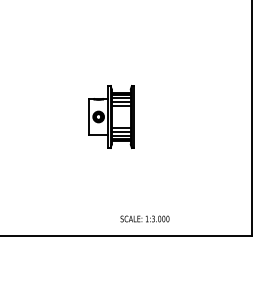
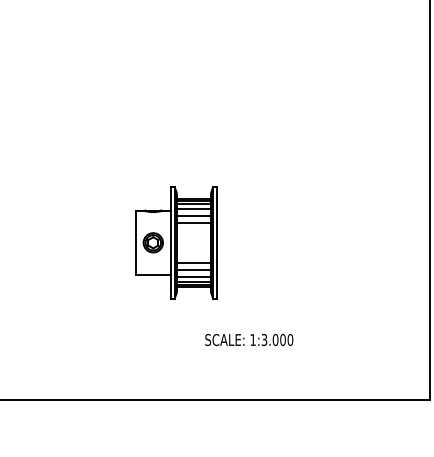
part: (111, 116) -> (176, 241), moved
text: (144, 218) -> (248, 339), moved

